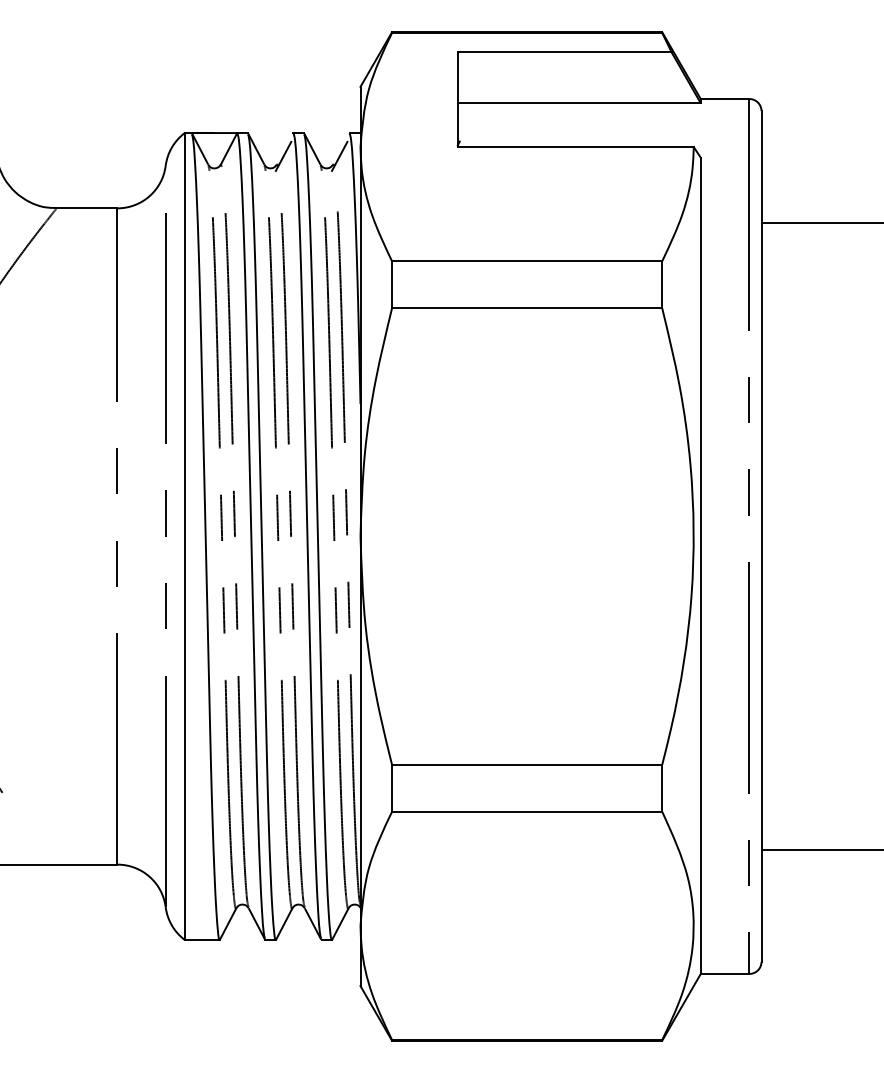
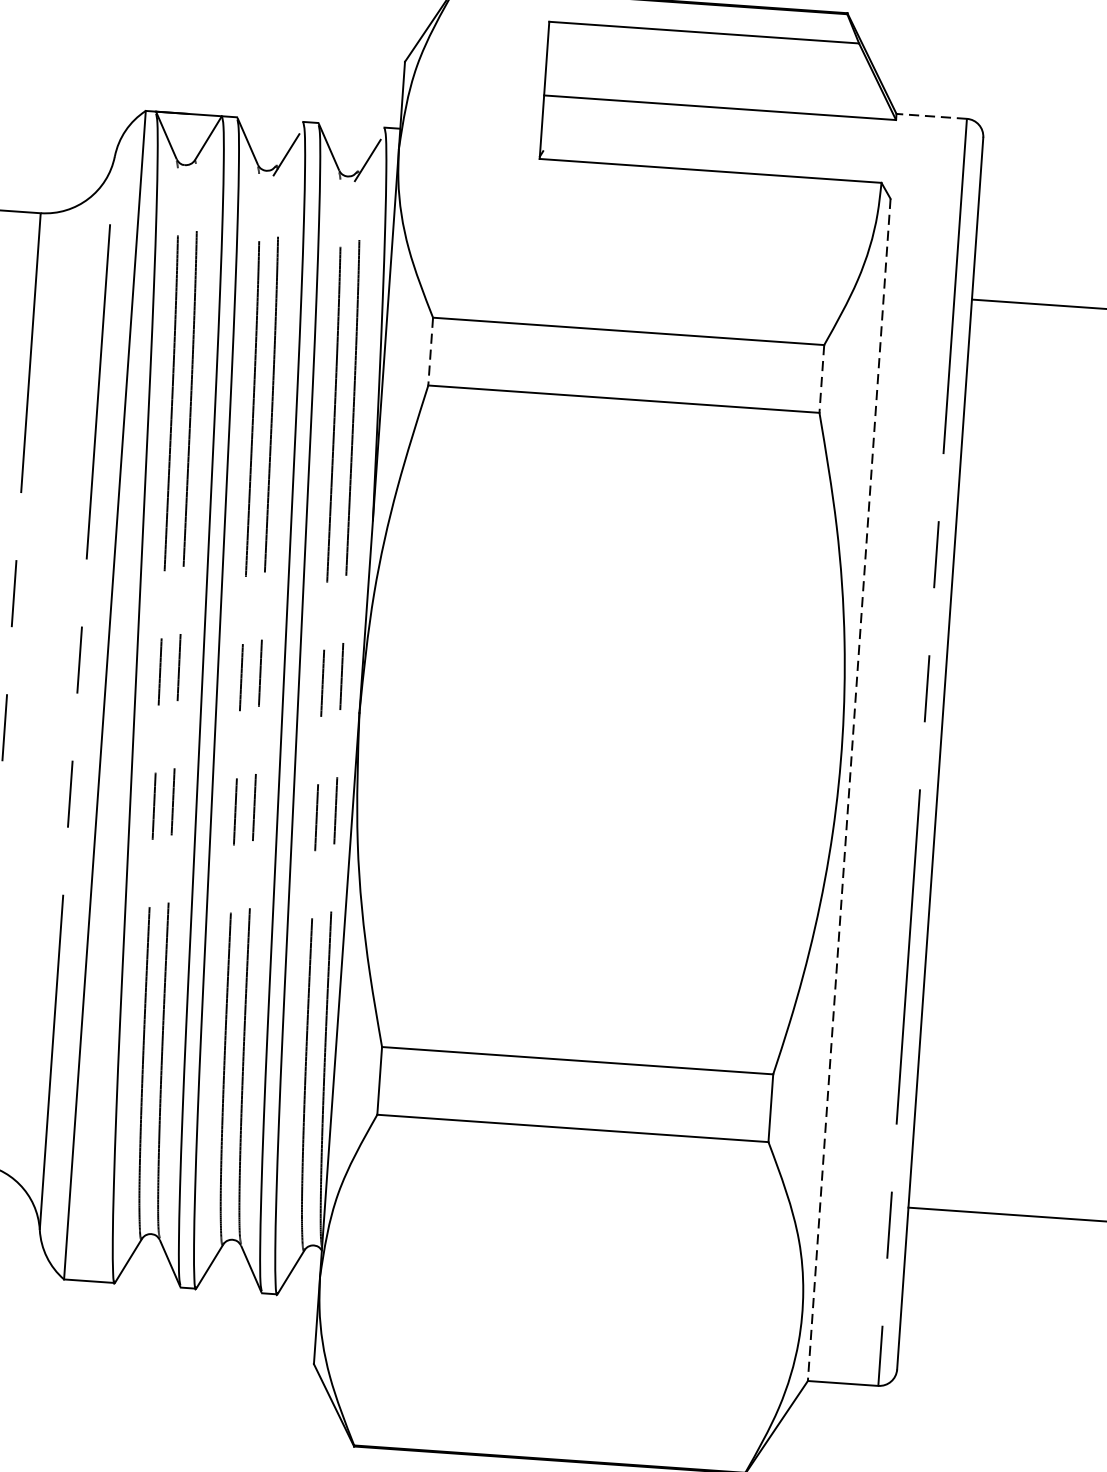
line: (724, 99) -> (930, 117), solid -> dashed
line: (392, 285) -> (431, 352), solid -> dashed
line: (662, 285) -> (822, 380), solid -> dashed
line: (700, 566) -> (848, 790), solid -> dashed

